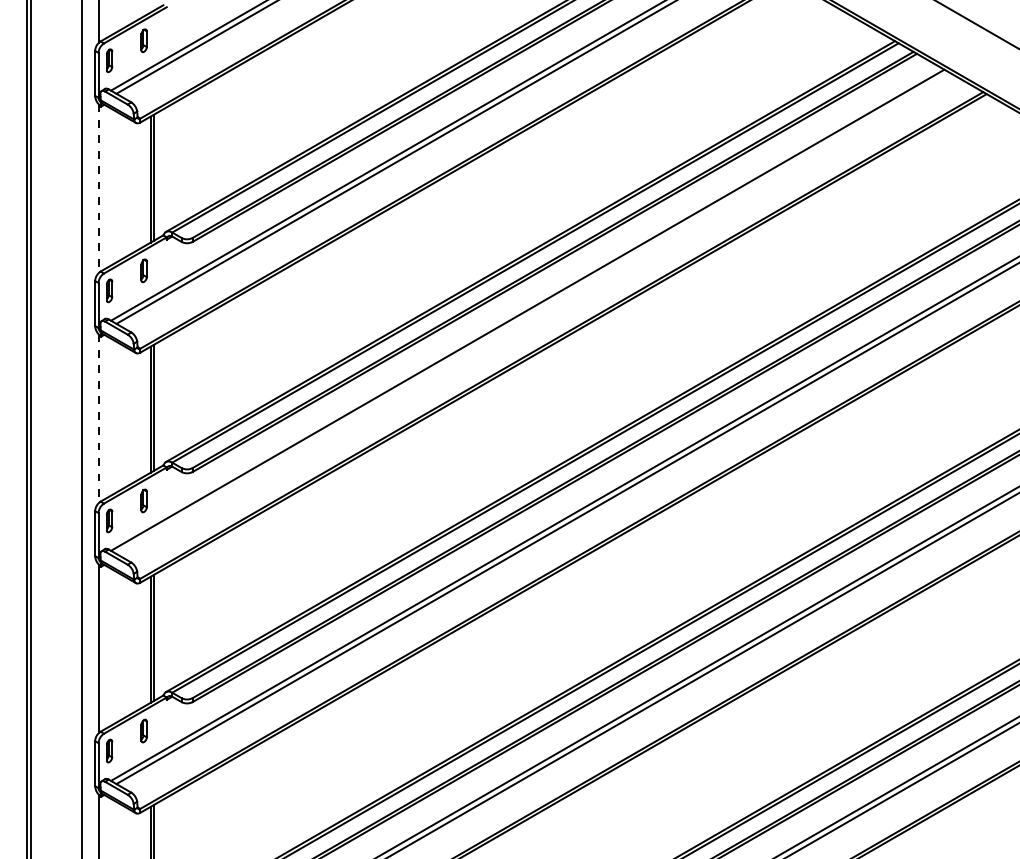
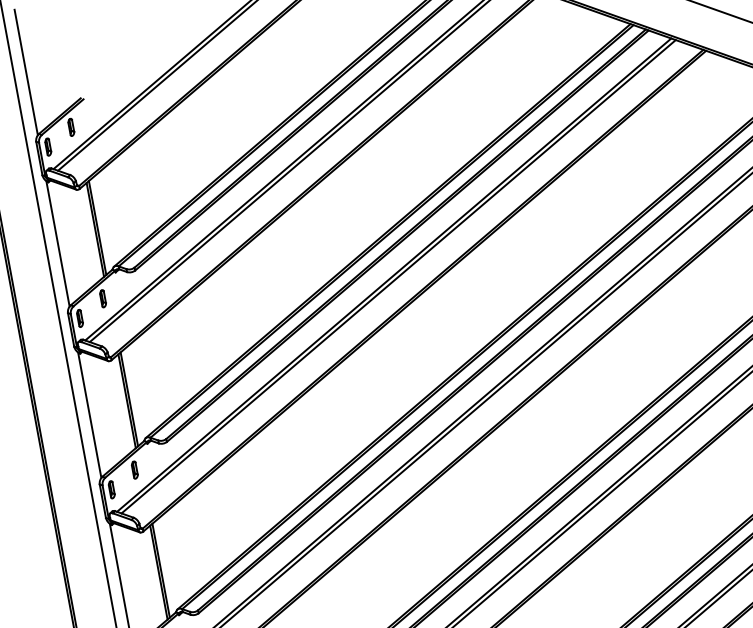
line: (98, 189) -> (57, 244), dashed -> solid
line: (532, 312) -> (398, 276), added
line: (98, 419) -> (89, 415), dashed -> solid

